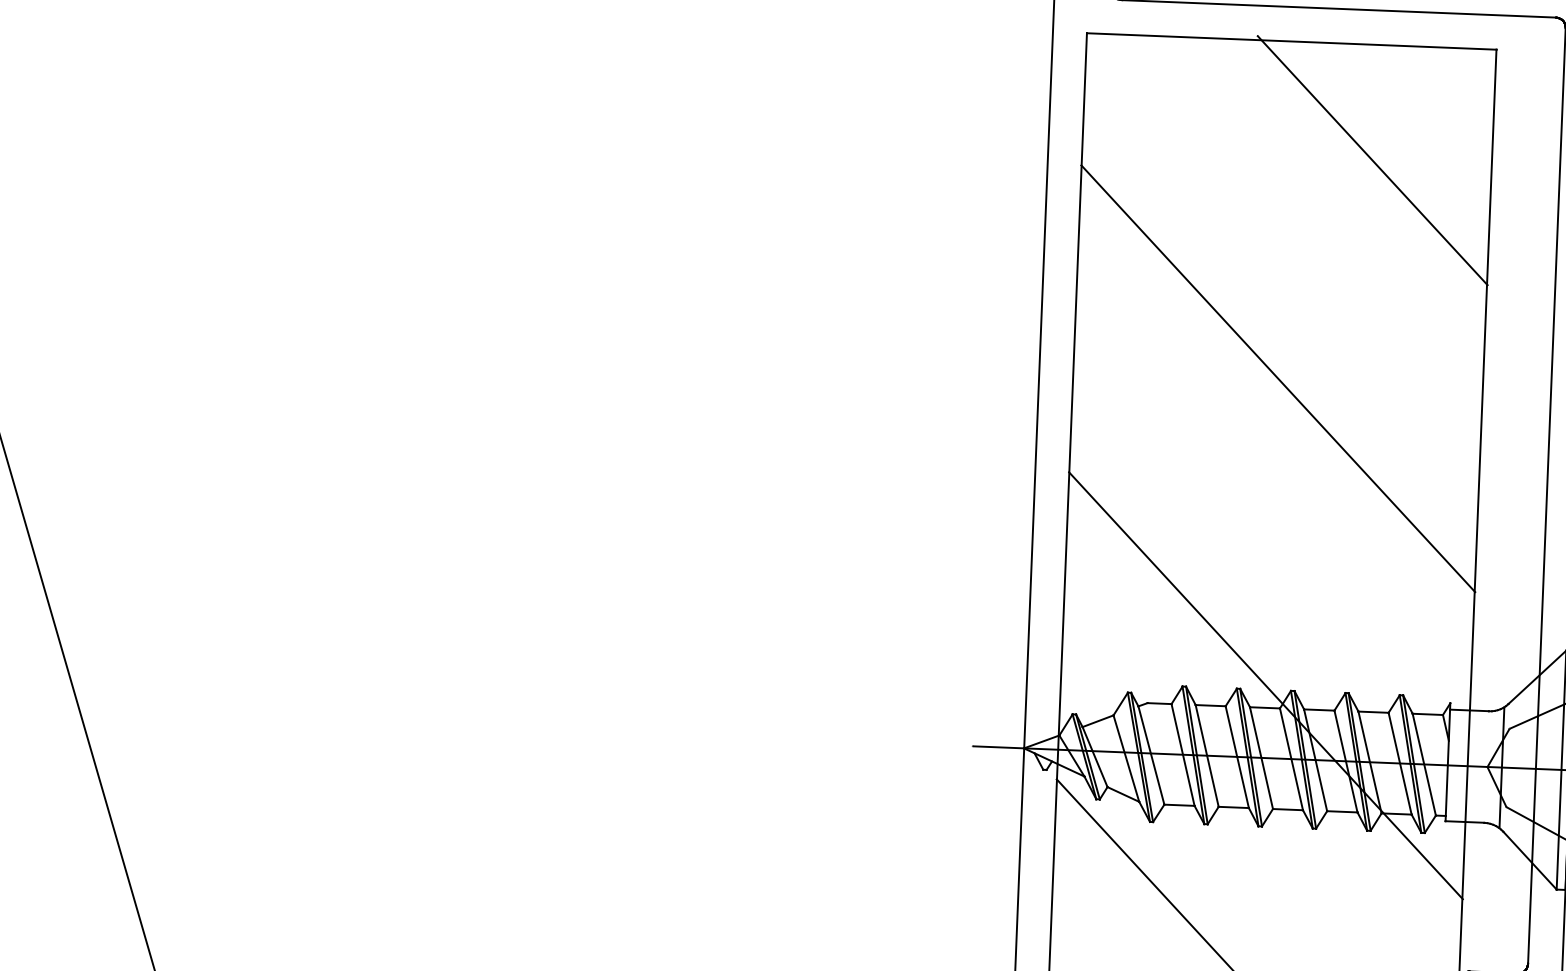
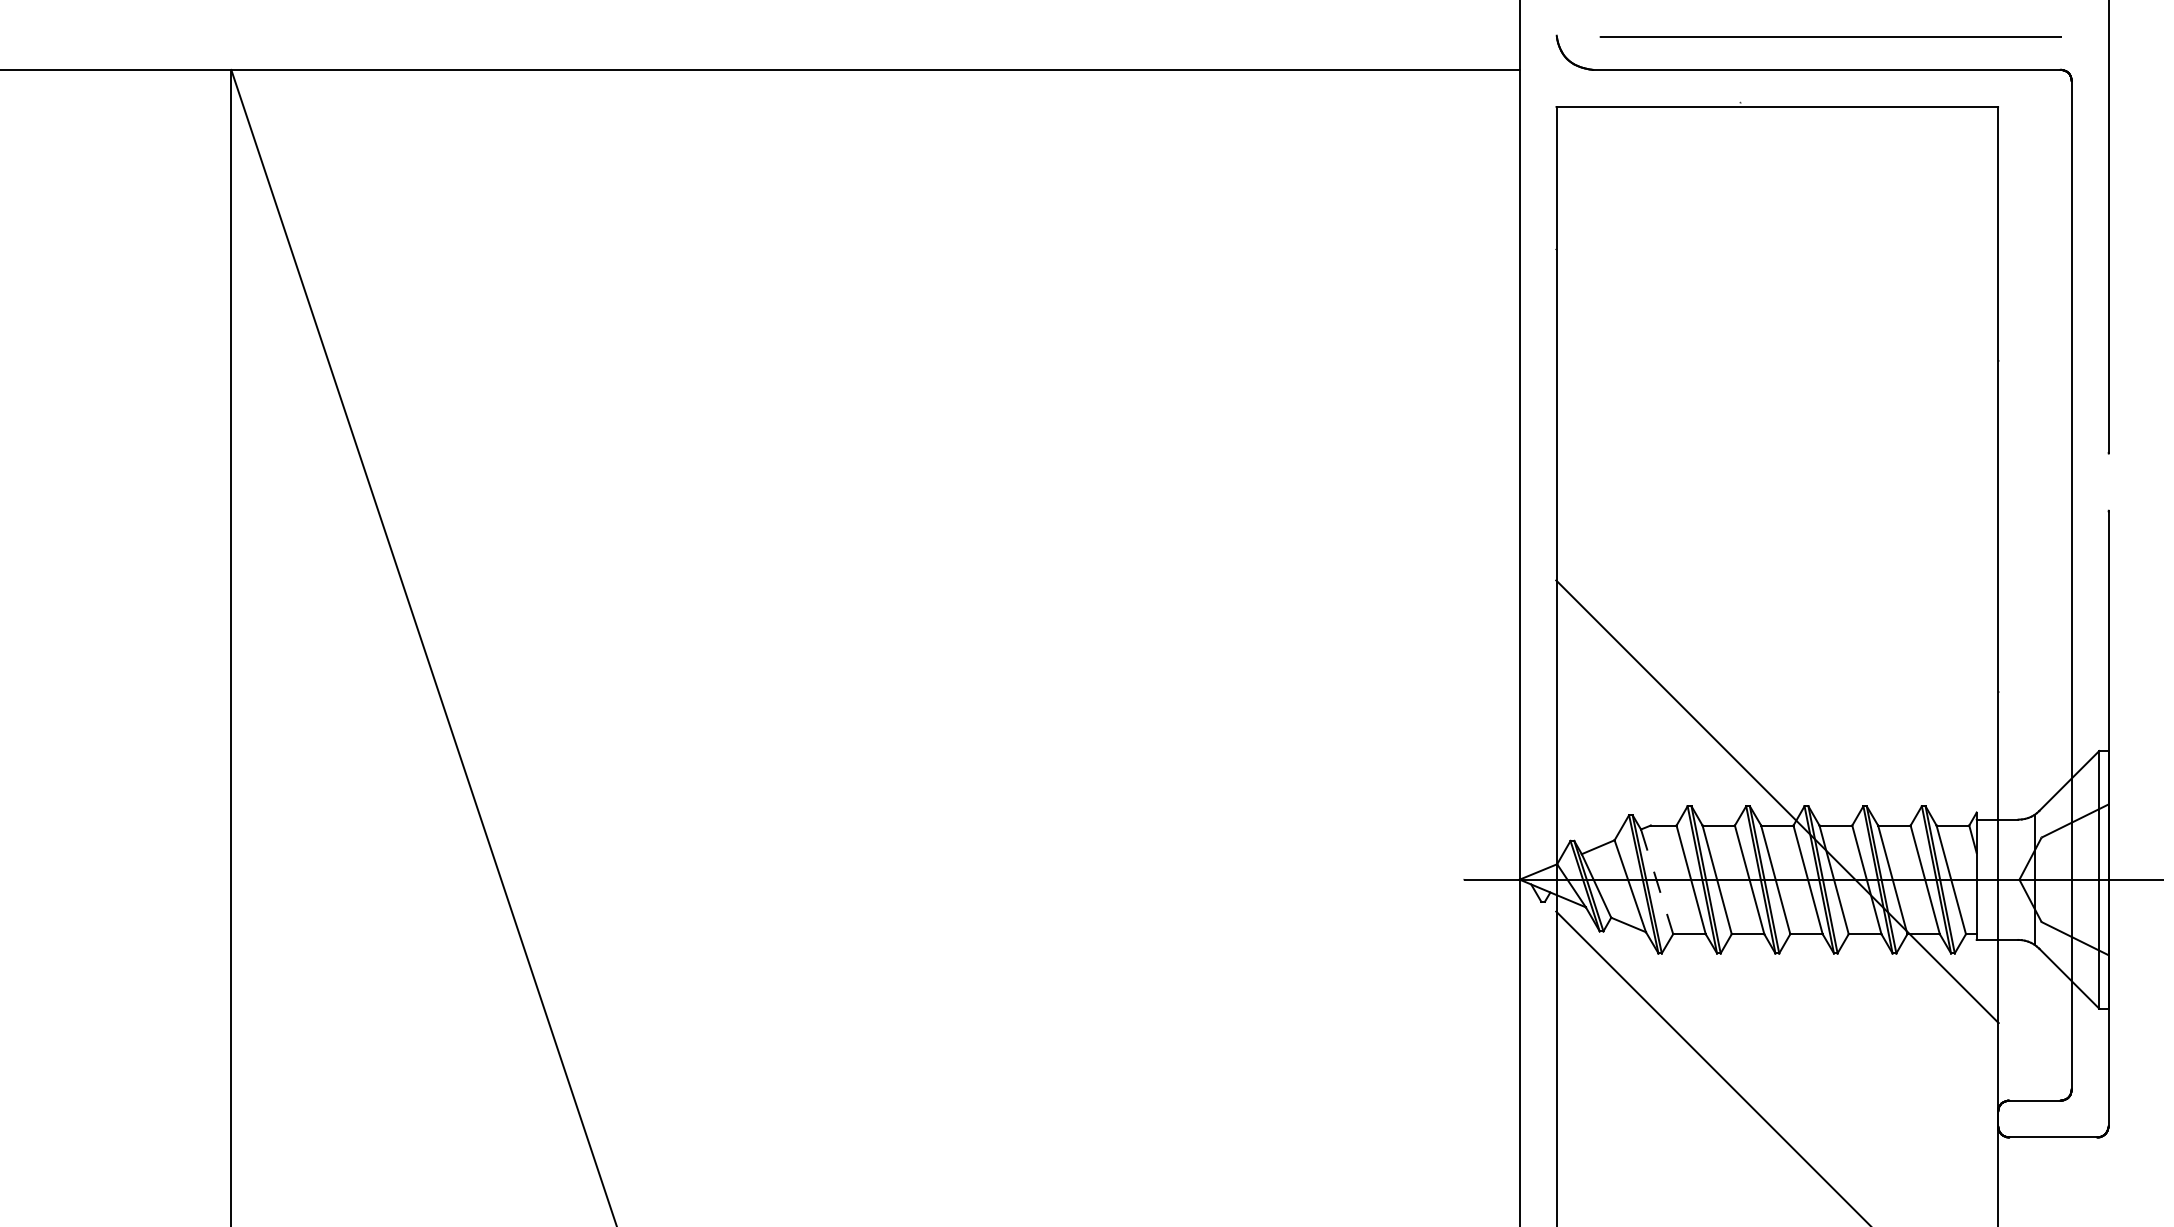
line: (1372, 160) -> (1869, 231), removed
line: (1278, 378) -> (1777, 470), removed
line: (1151, 755) -> (1657, 881), solid -> dashed

